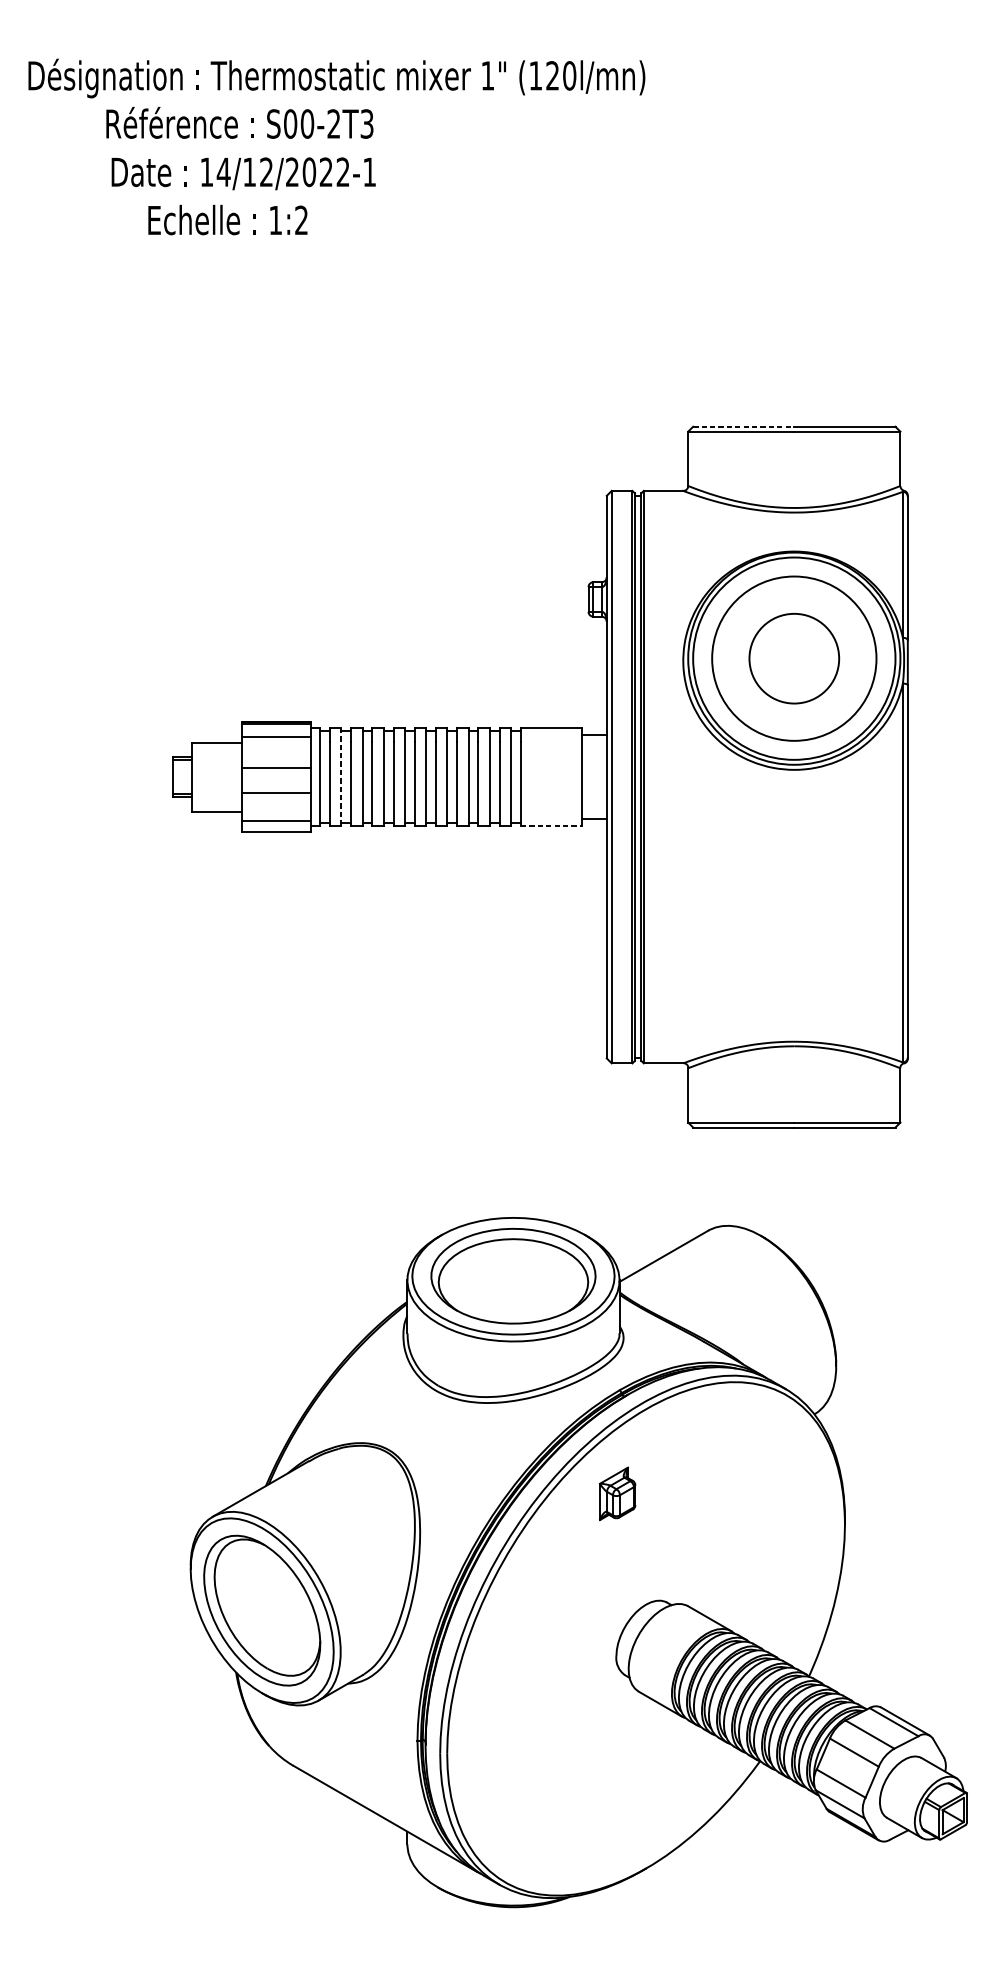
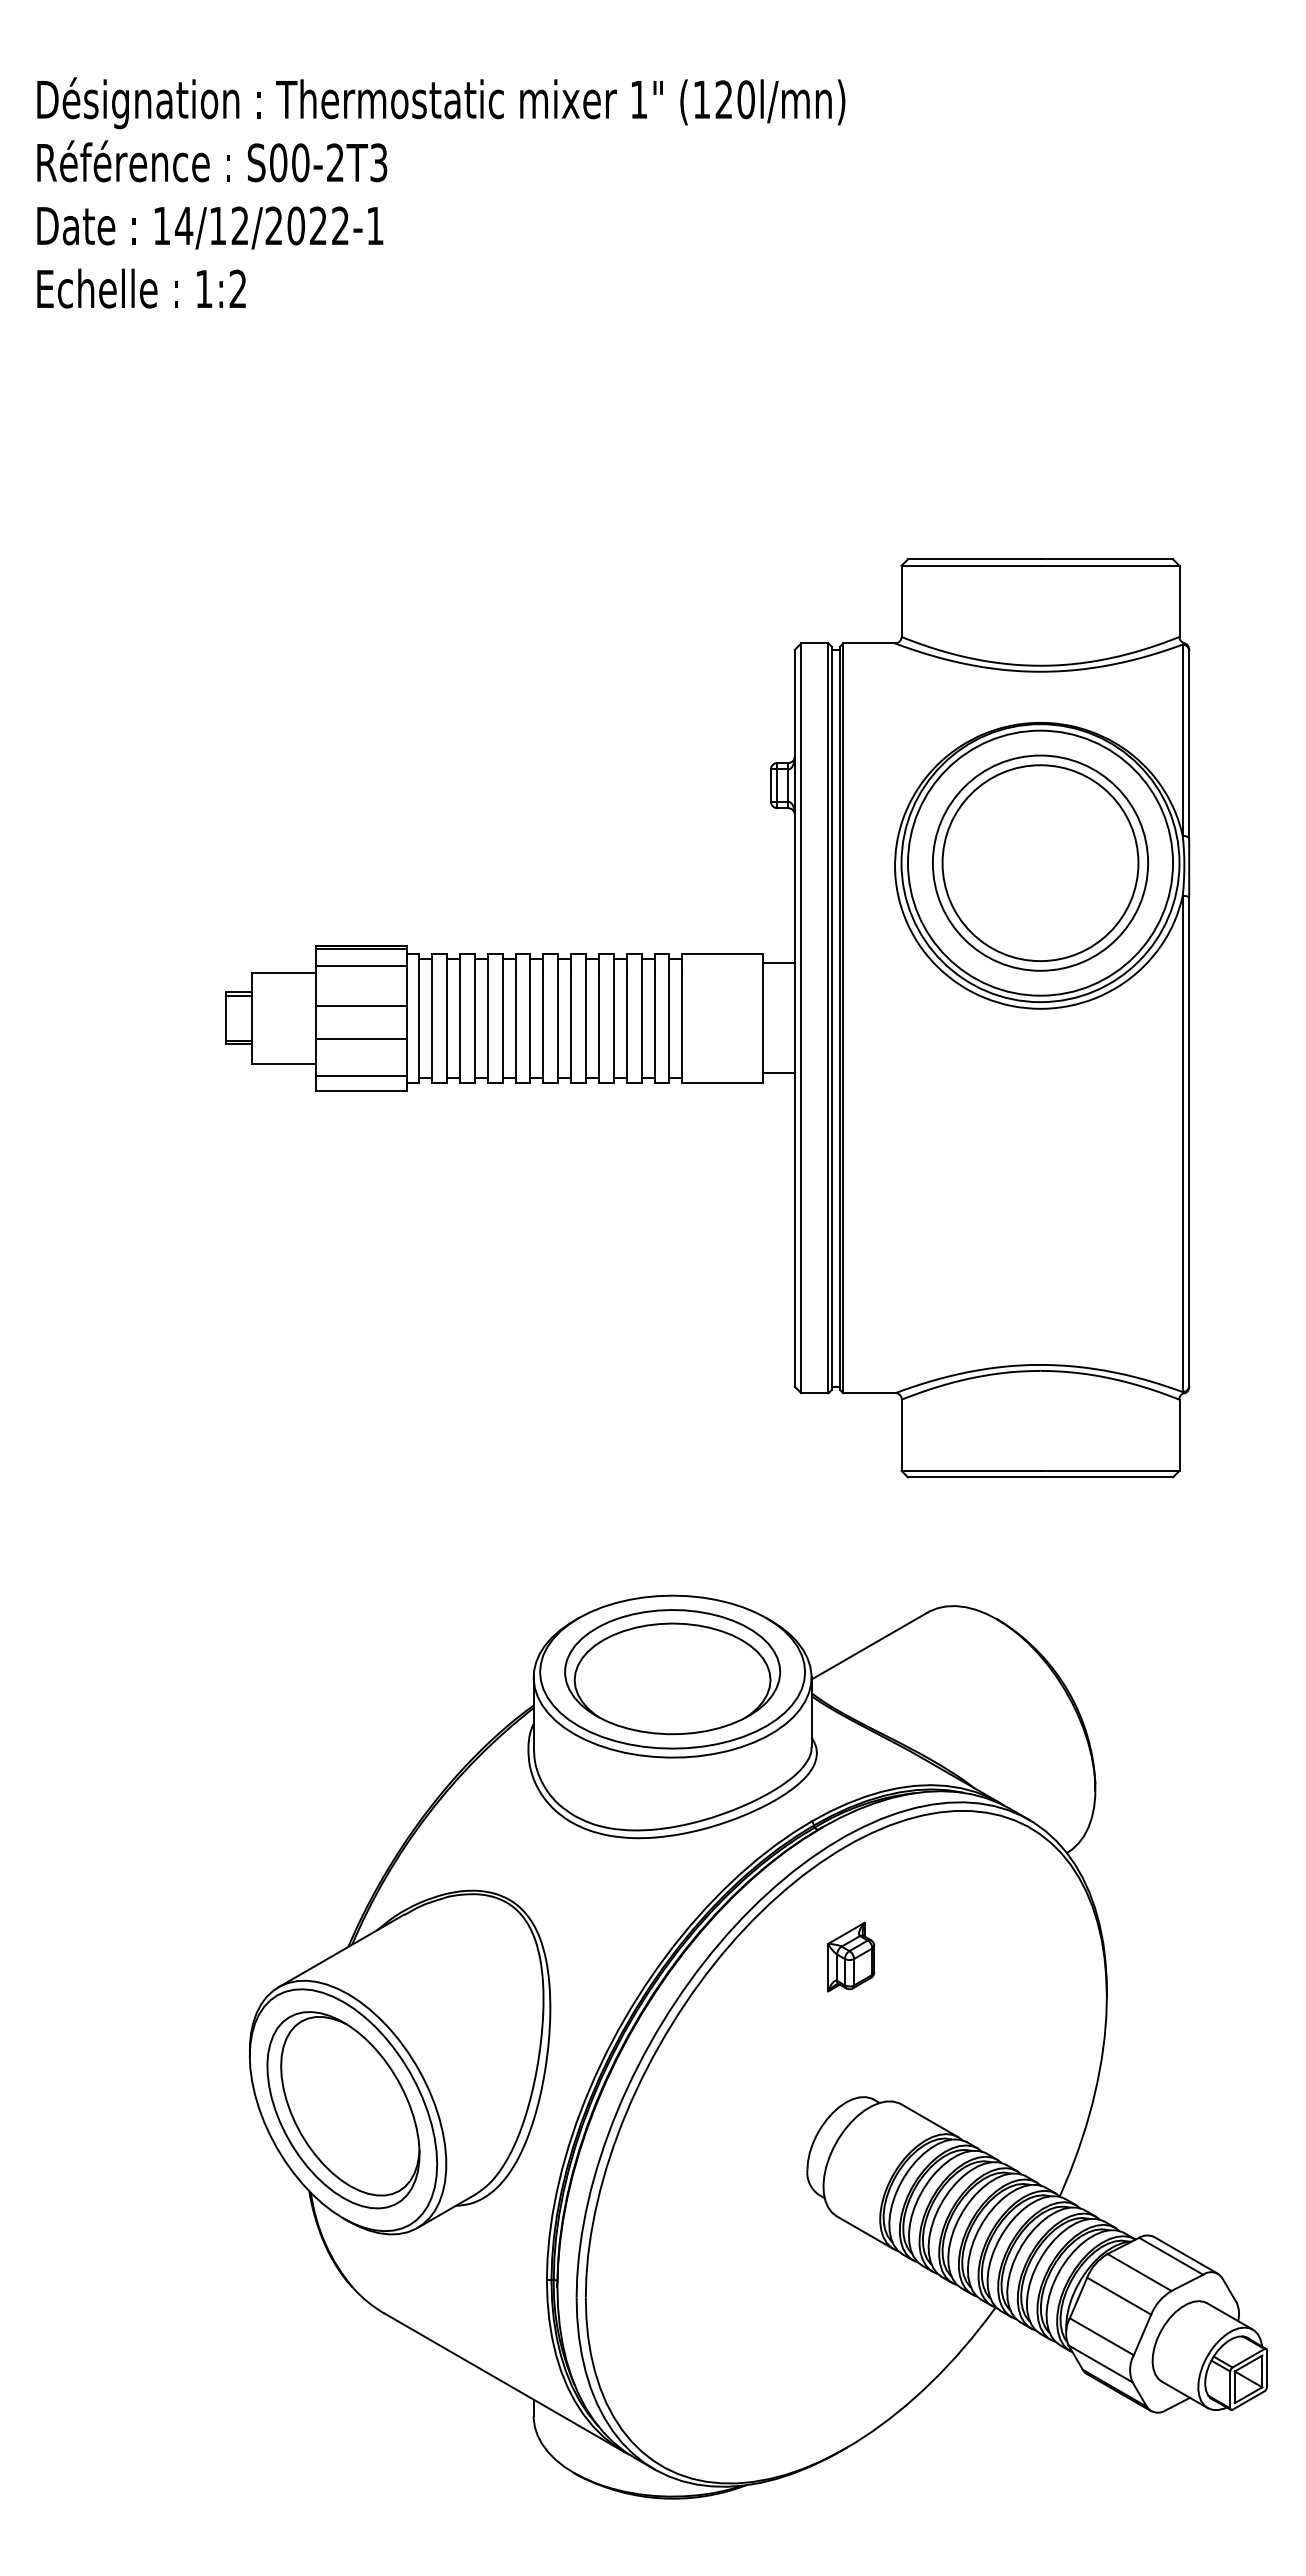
text: (240, 123) -> (212, 161), moved
text: (243, 173) -> (210, 227), moved
text: (227, 219) -> (141, 288), moved
line: (743, 426) -> (974, 559), dashed -> solid
circle: (794, 658) -> (1040, 863), size x1.67
line: (341, 777) -> (447, 1018), dashed -> solid
line: (551, 826) -> (722, 1082), dashed -> solid
part: (617, 1493) -> (851, 1956), moved

